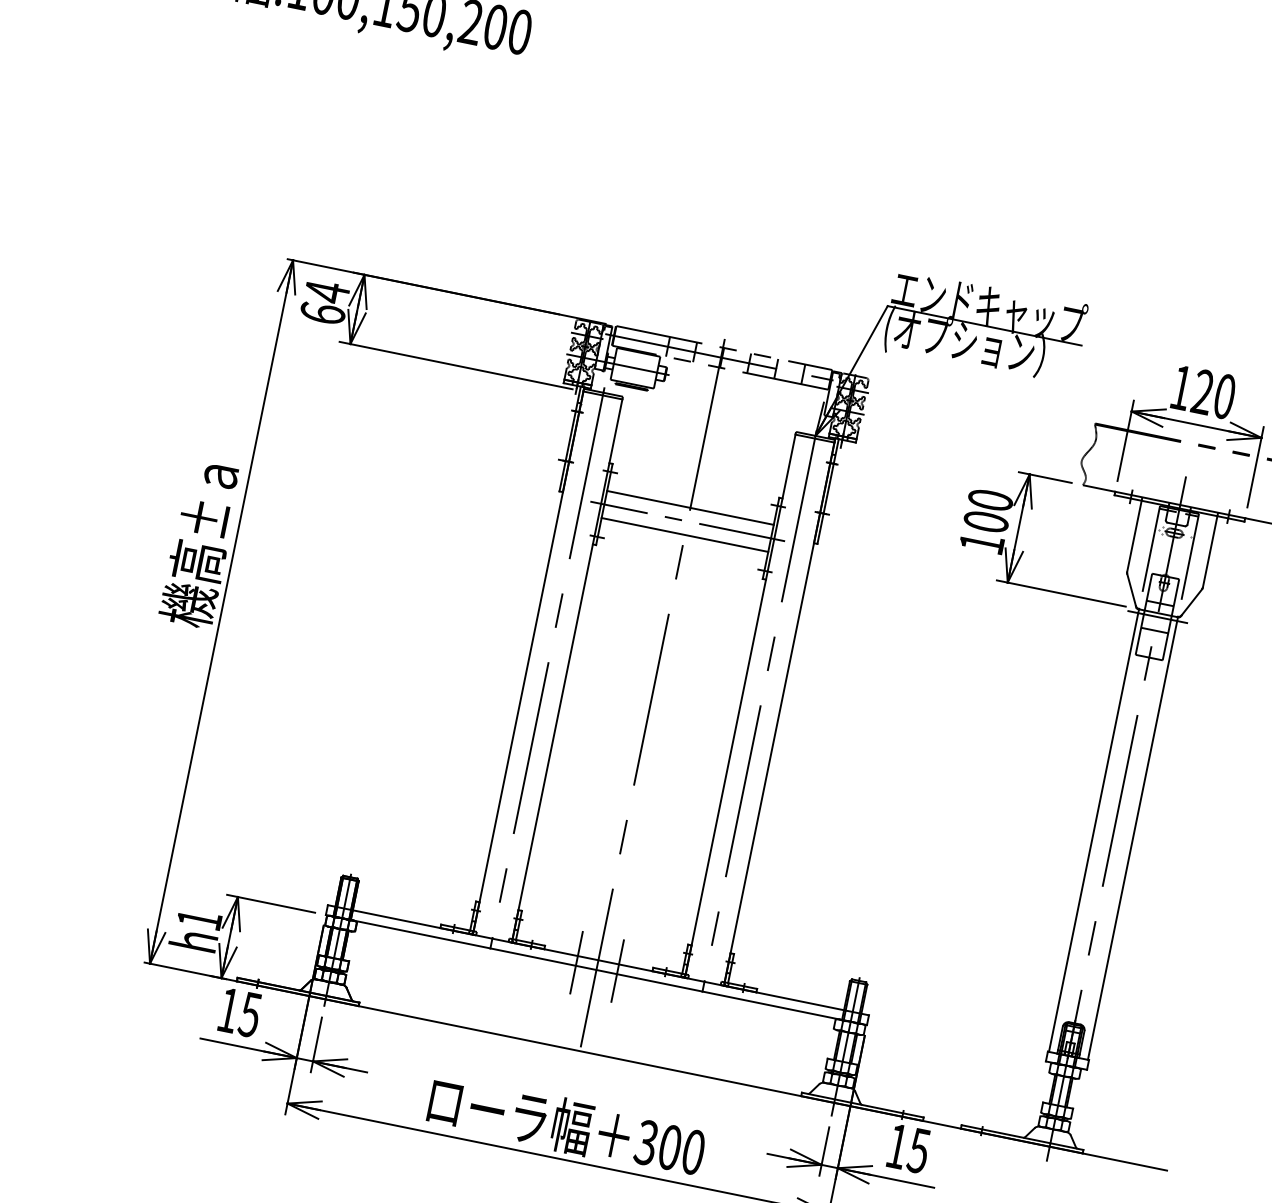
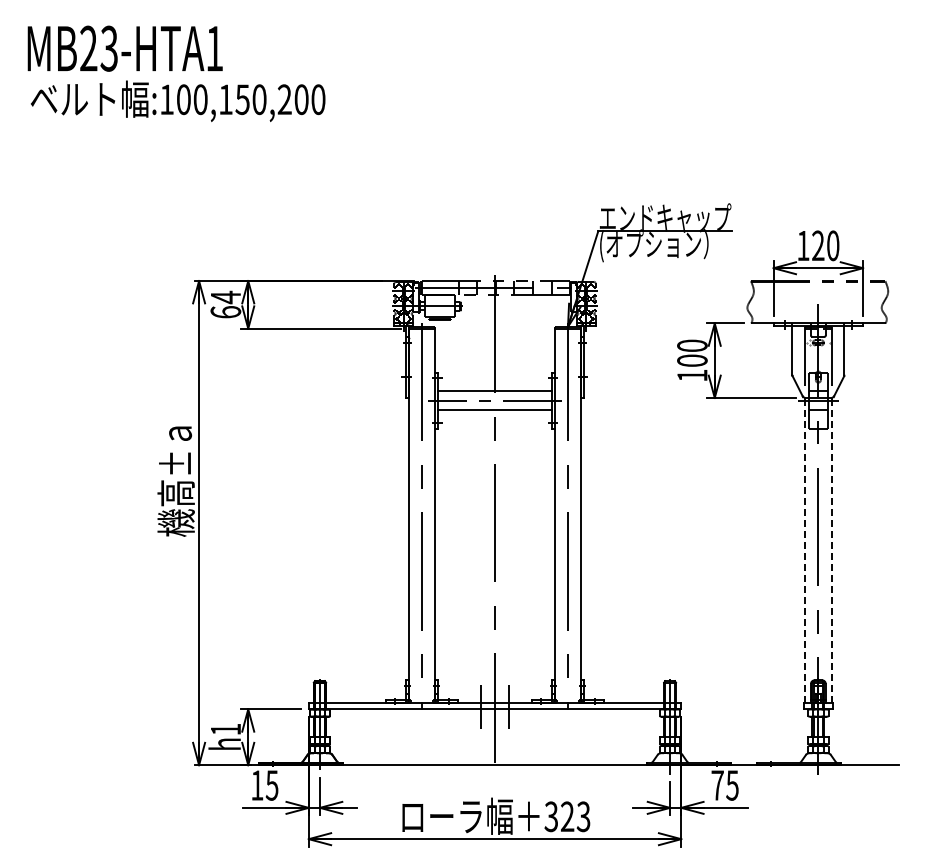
line: (1094, 831) -> (805, 550), solid -> dashed
line: (1132, 838) -> (831, 550), solid -> dashed
text: (897, 1146) -> (717, 785), 15 -> 75
text: (681, 1149) -> (575, 816), 300 -> 323

